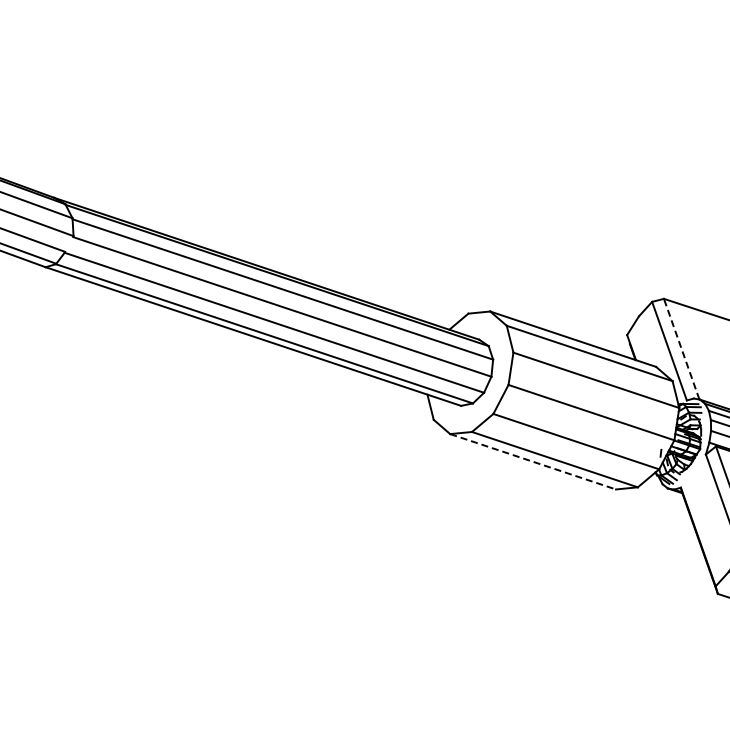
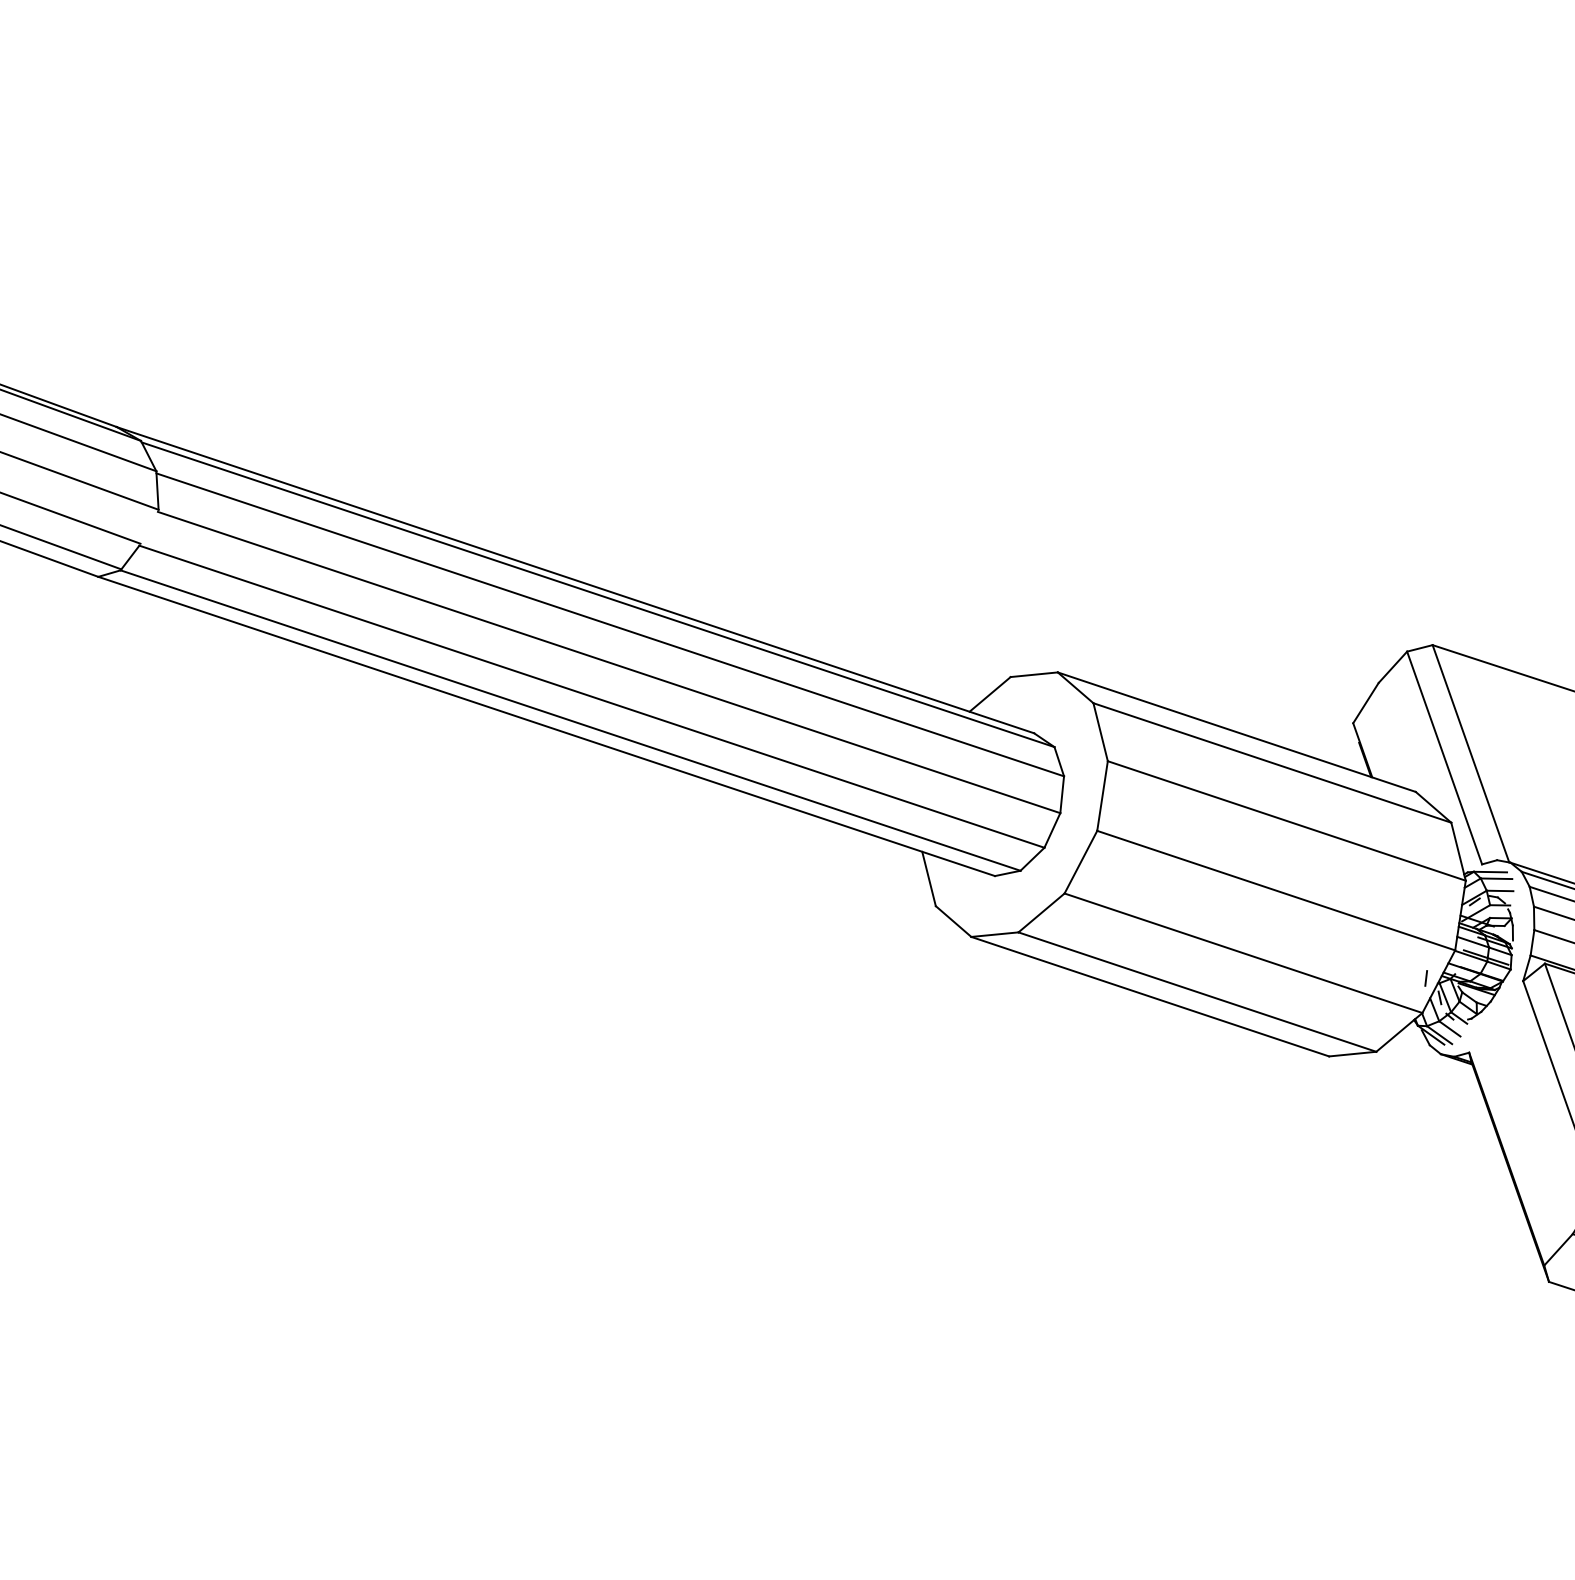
line: (681, 348) -> (1470, 752), dashed -> solid
line: (533, 461) -> (1151, 996), dashed -> solid

